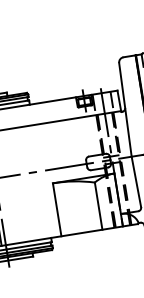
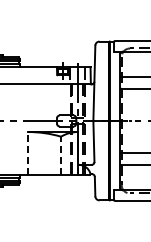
line: (99, 205) -> (61, 155), solid -> dashed
line: (56, 208) -> (27, 152), solid -> dashed

